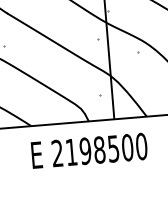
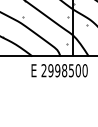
text: (70, 152) -> (50, 70), 2198500 -> 2998500

